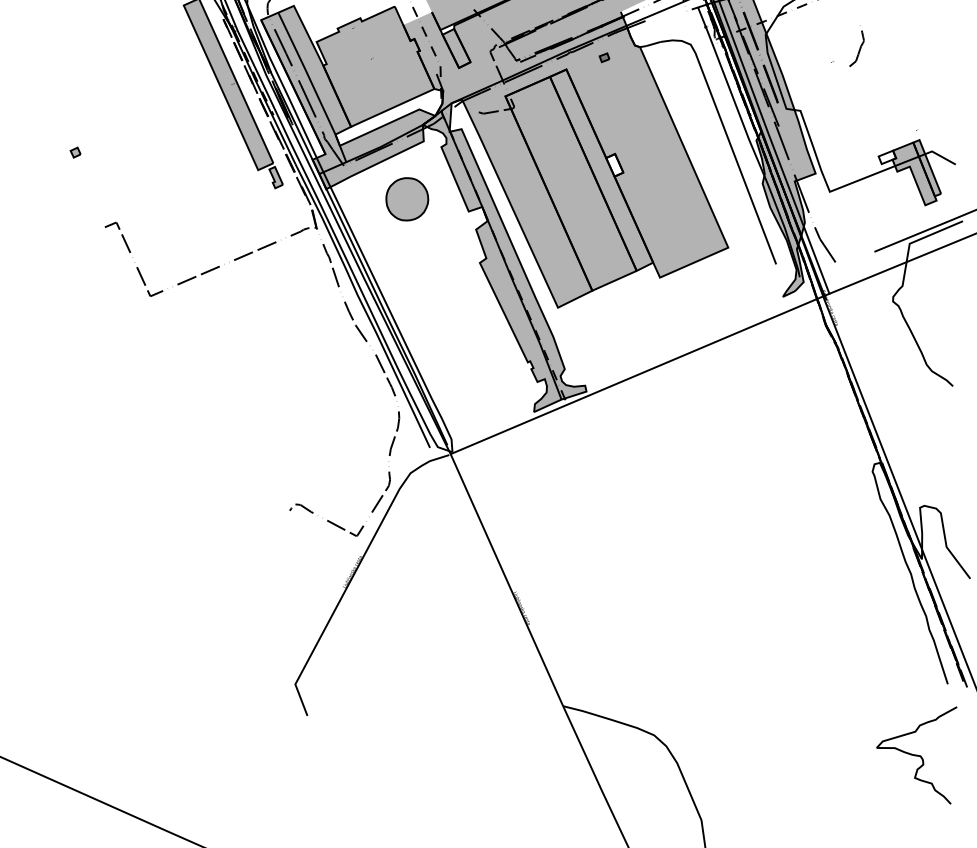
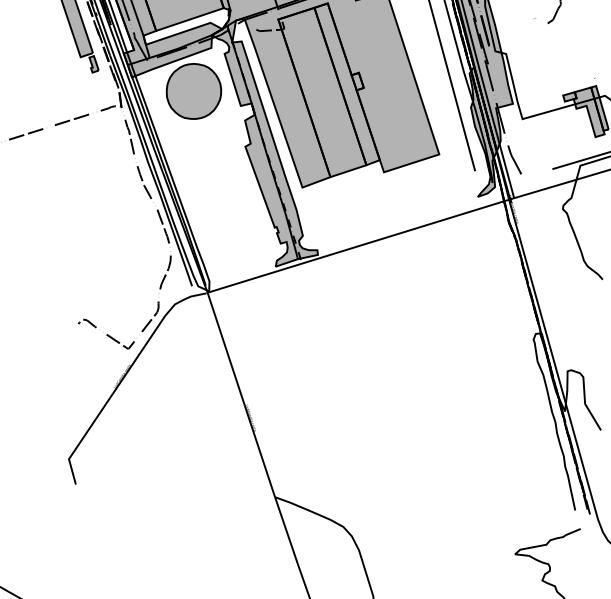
fill: (887, 157) -> (569, 97), added
fill: (614, 165) -> (357, 81), added
part: (407, 199) -> (194, 91), size x1.67

